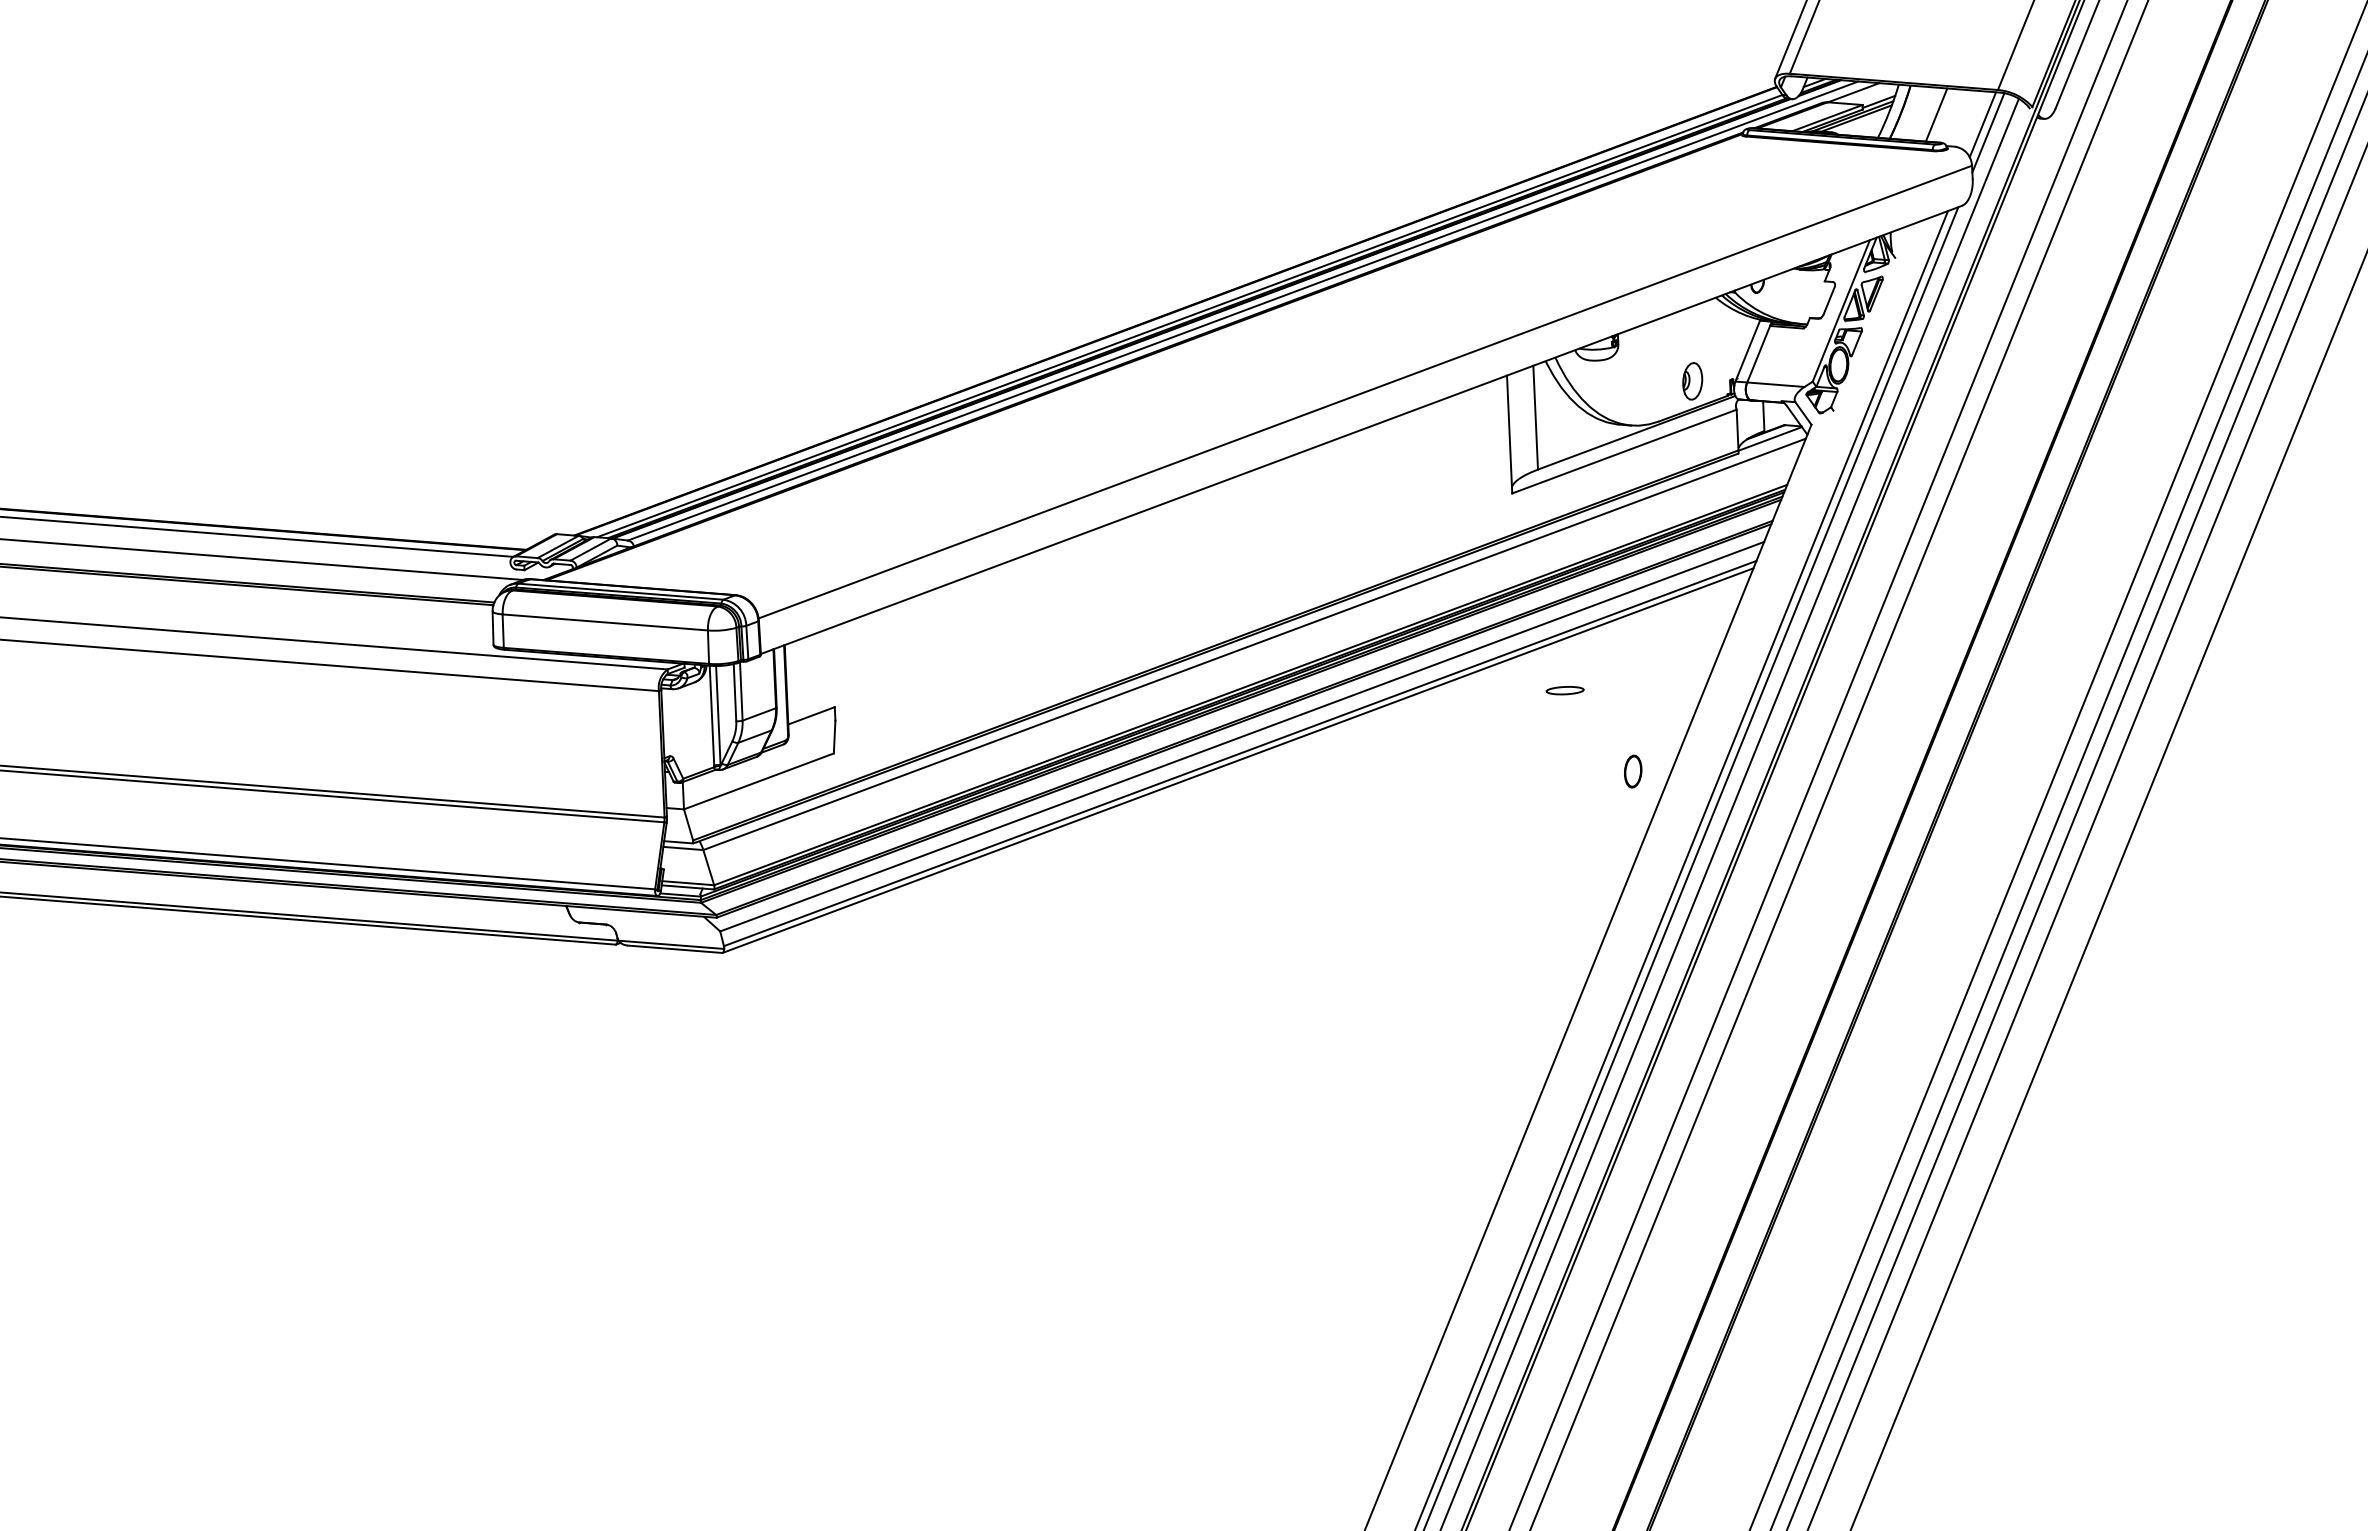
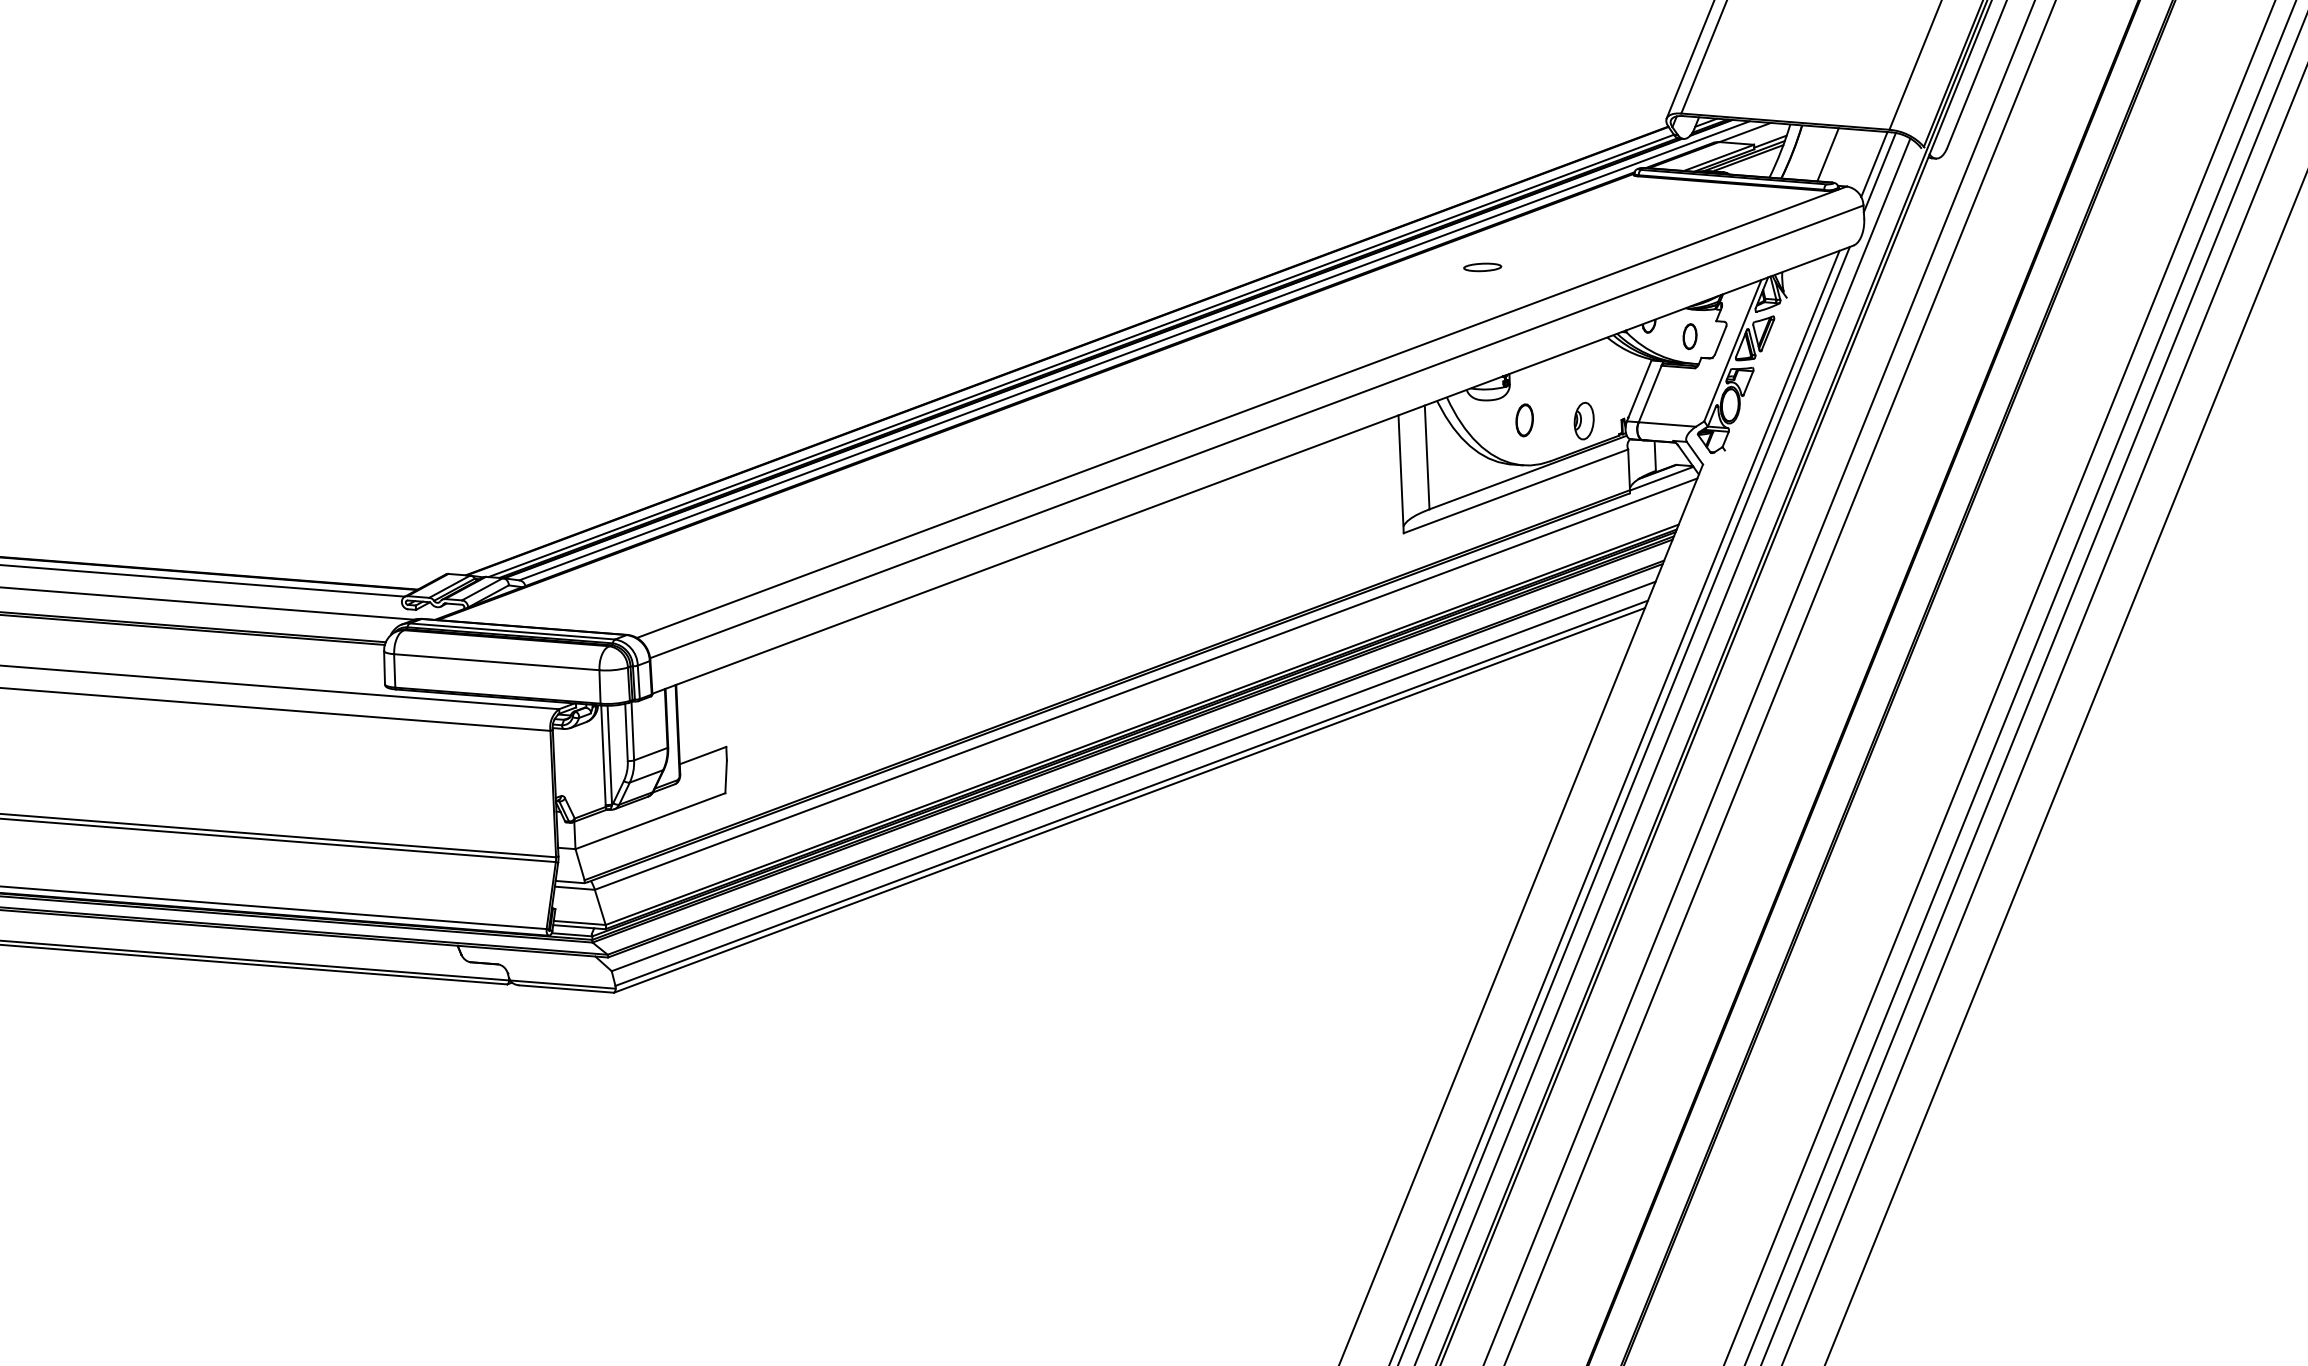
part: (1798, 296) -> (1690, 336), added
line: (1350, 372) -> (1242, 412), added
part: (1564, 690) -> (1482, 267), moved
part: (1633, 771) -> (1525, 420), moved

